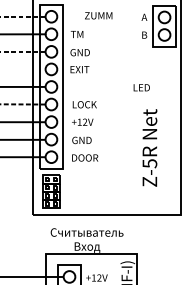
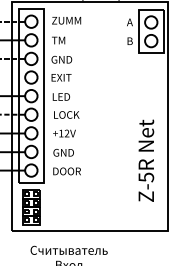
text: (98, 15) -> (66, 20), moved
text: (141, 87) -> (61, 96), moved
text: (149, 147) -> (145, 160), moved

